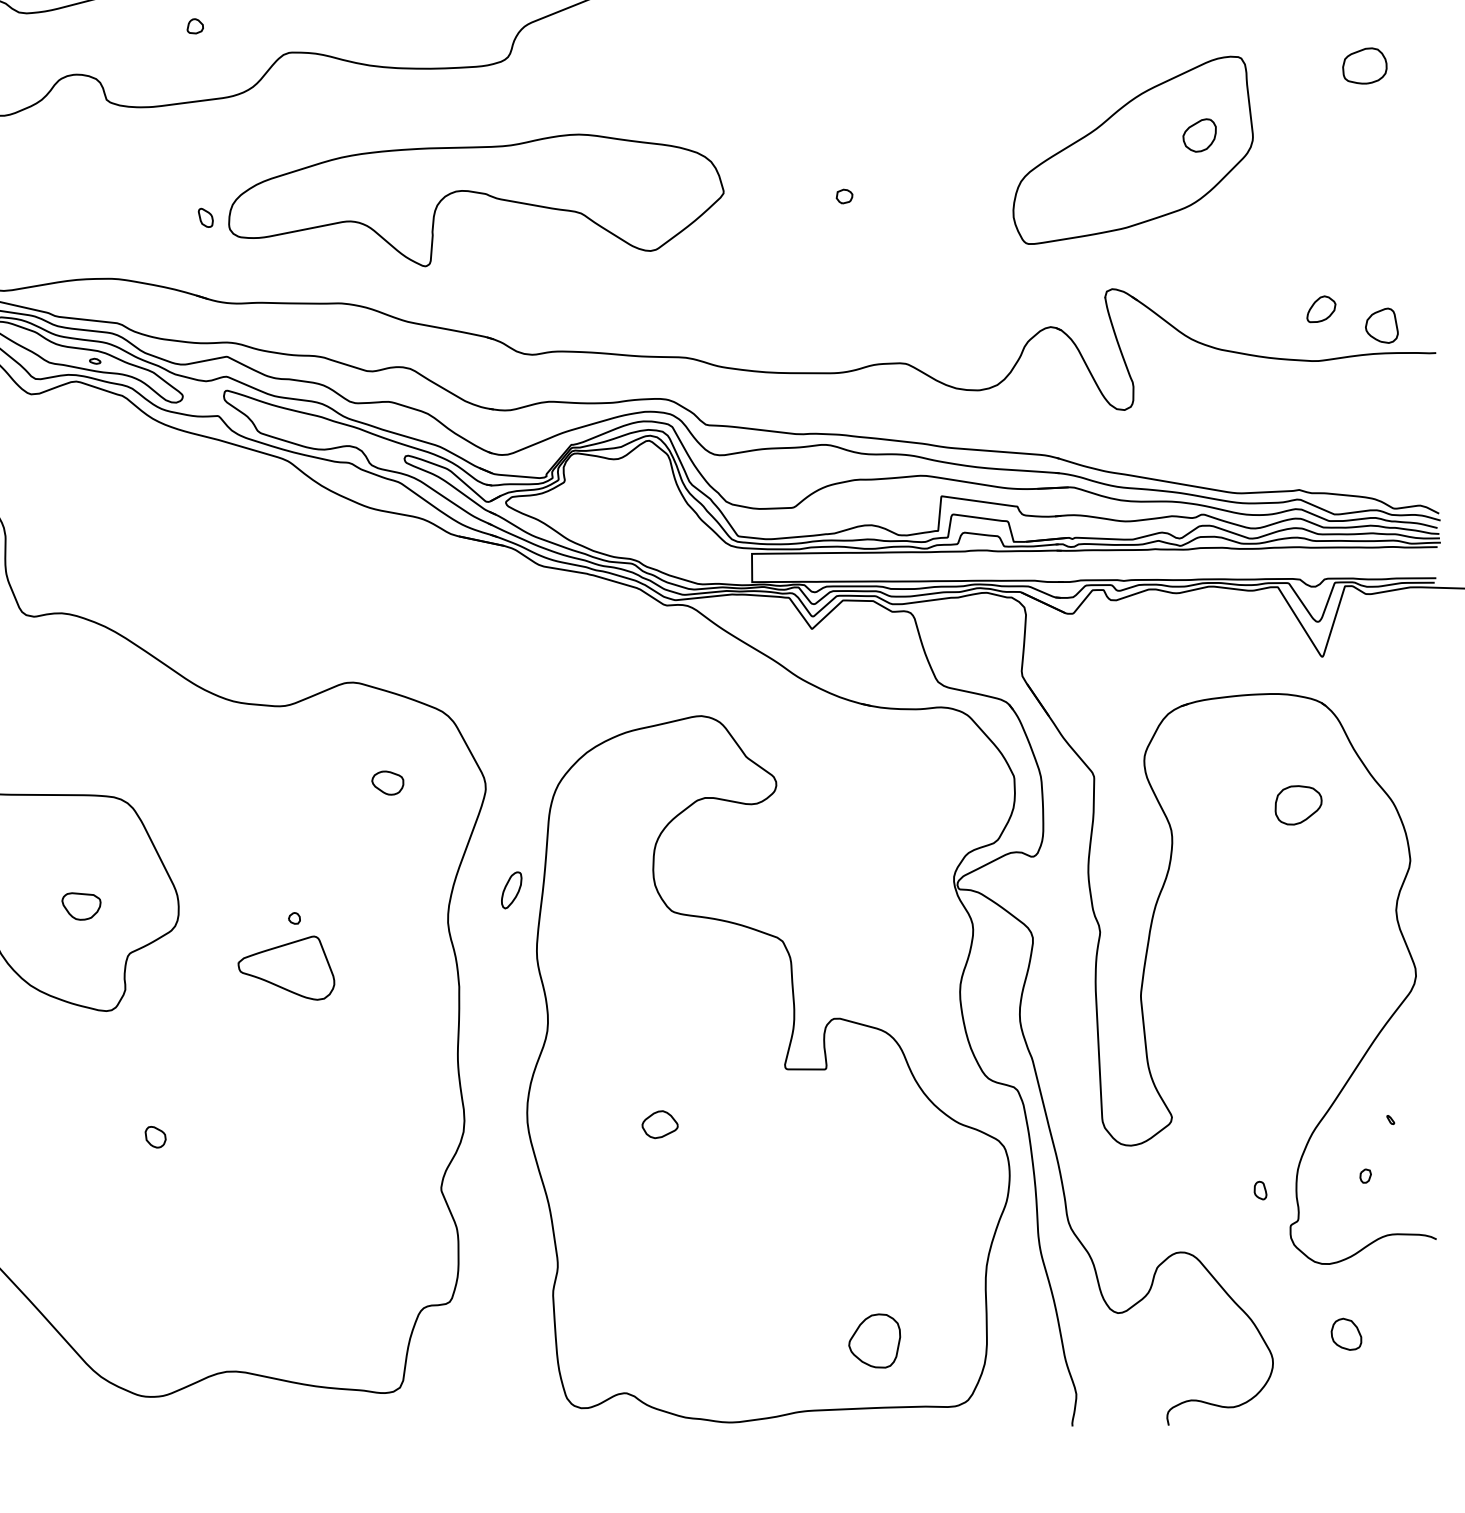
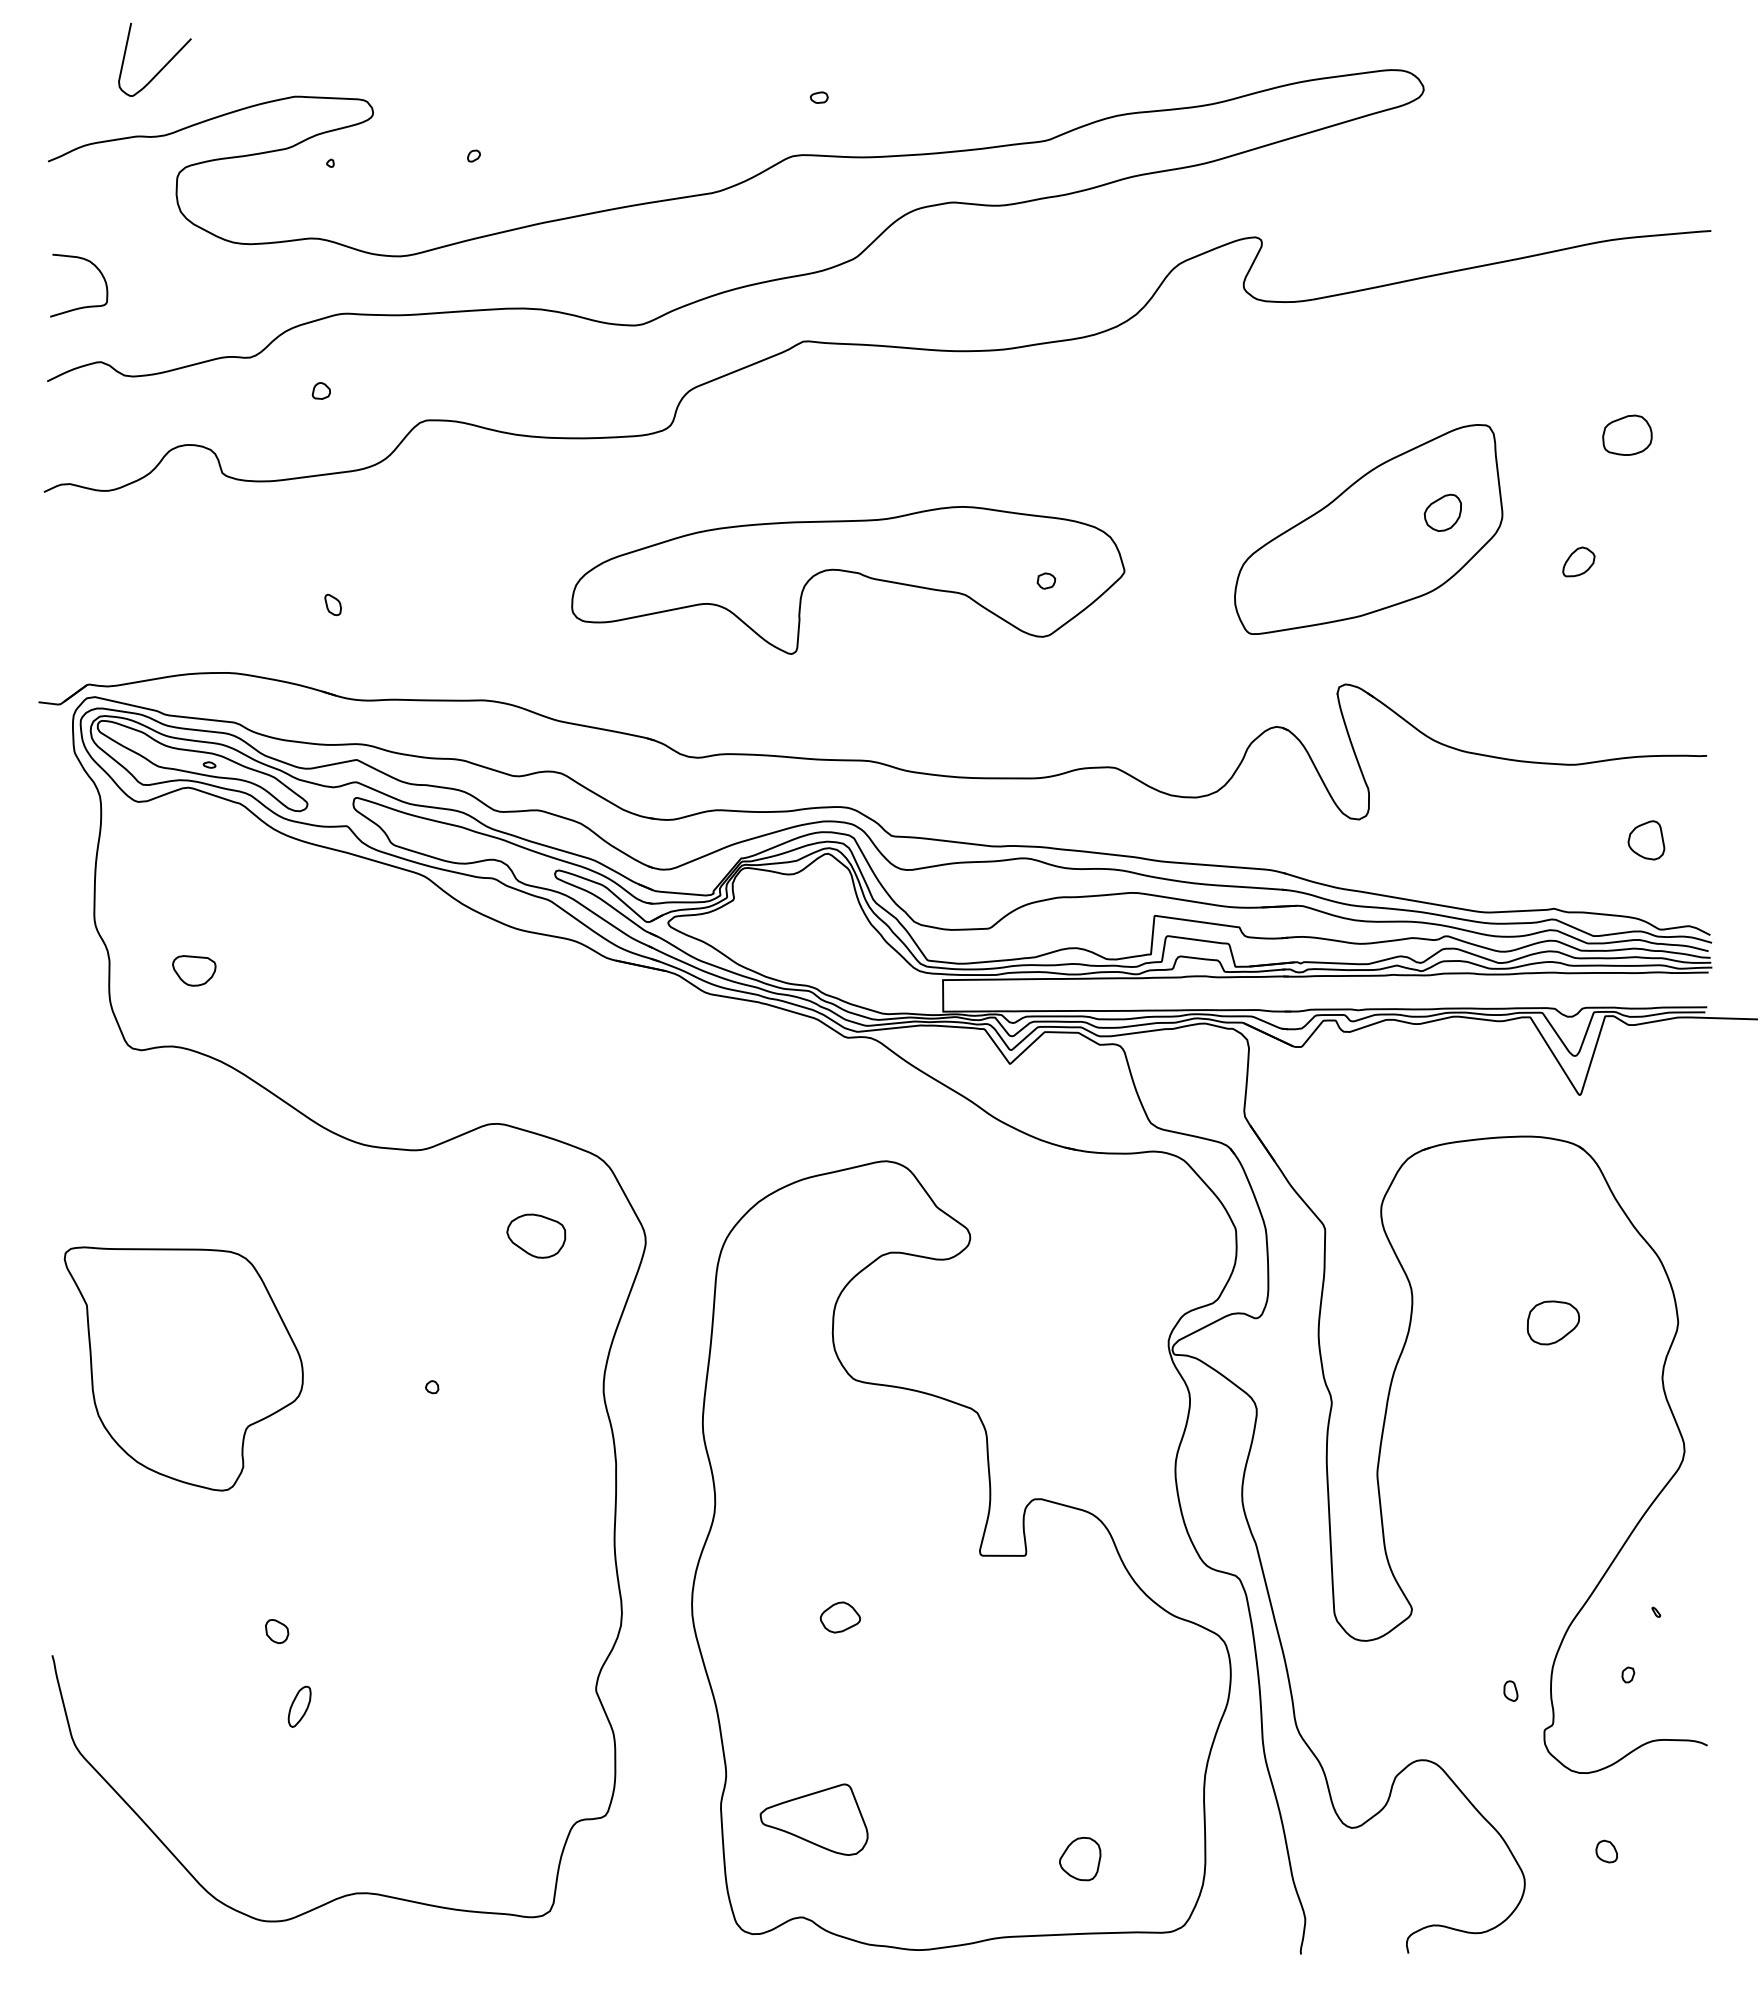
part: (476, 193) -> (848, 572), moved
part: (1321, 308) -> (1578, 561), moved
part: (1381, 325) -> (1646, 840), moved
part: (387, 782) -> (536, 1235), size x1.67
part: (1298, 804) -> (1553, 1322), moved
part: (511, 890) -> (299, 1706), moved
part: (81, 906) -> (194, 970), moved
part: (285, 967) -> (813, 1819), moved
part: (1346, 1334) -> (1606, 1851), size x0.62
part: (875, 1340) -> (1080, 1858), size x0.71

